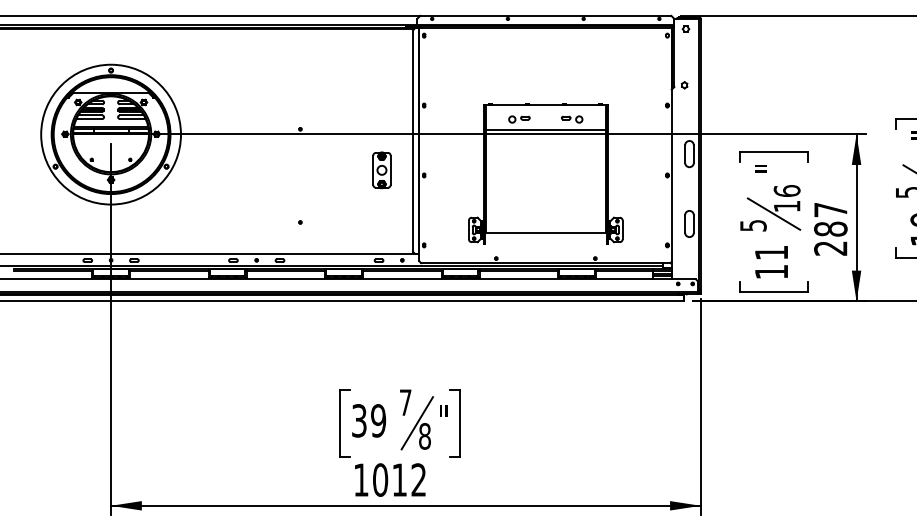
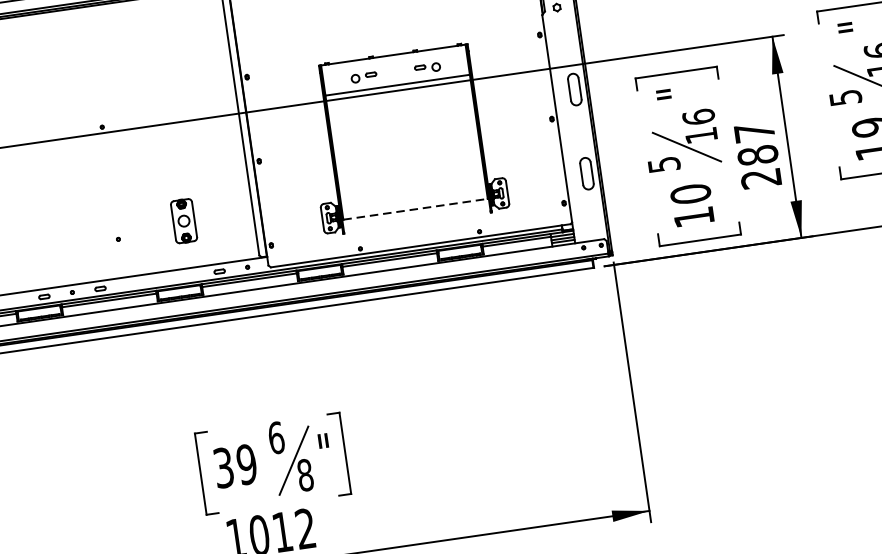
part: (381, 170) -> (183, 221), moved
line: (546, 232) -> (416, 208), solid -> dashed
text: (771, 252) -> (690, 193), 11 -> 10
text: (405, 402) -> (276, 437), 7 -> 6

